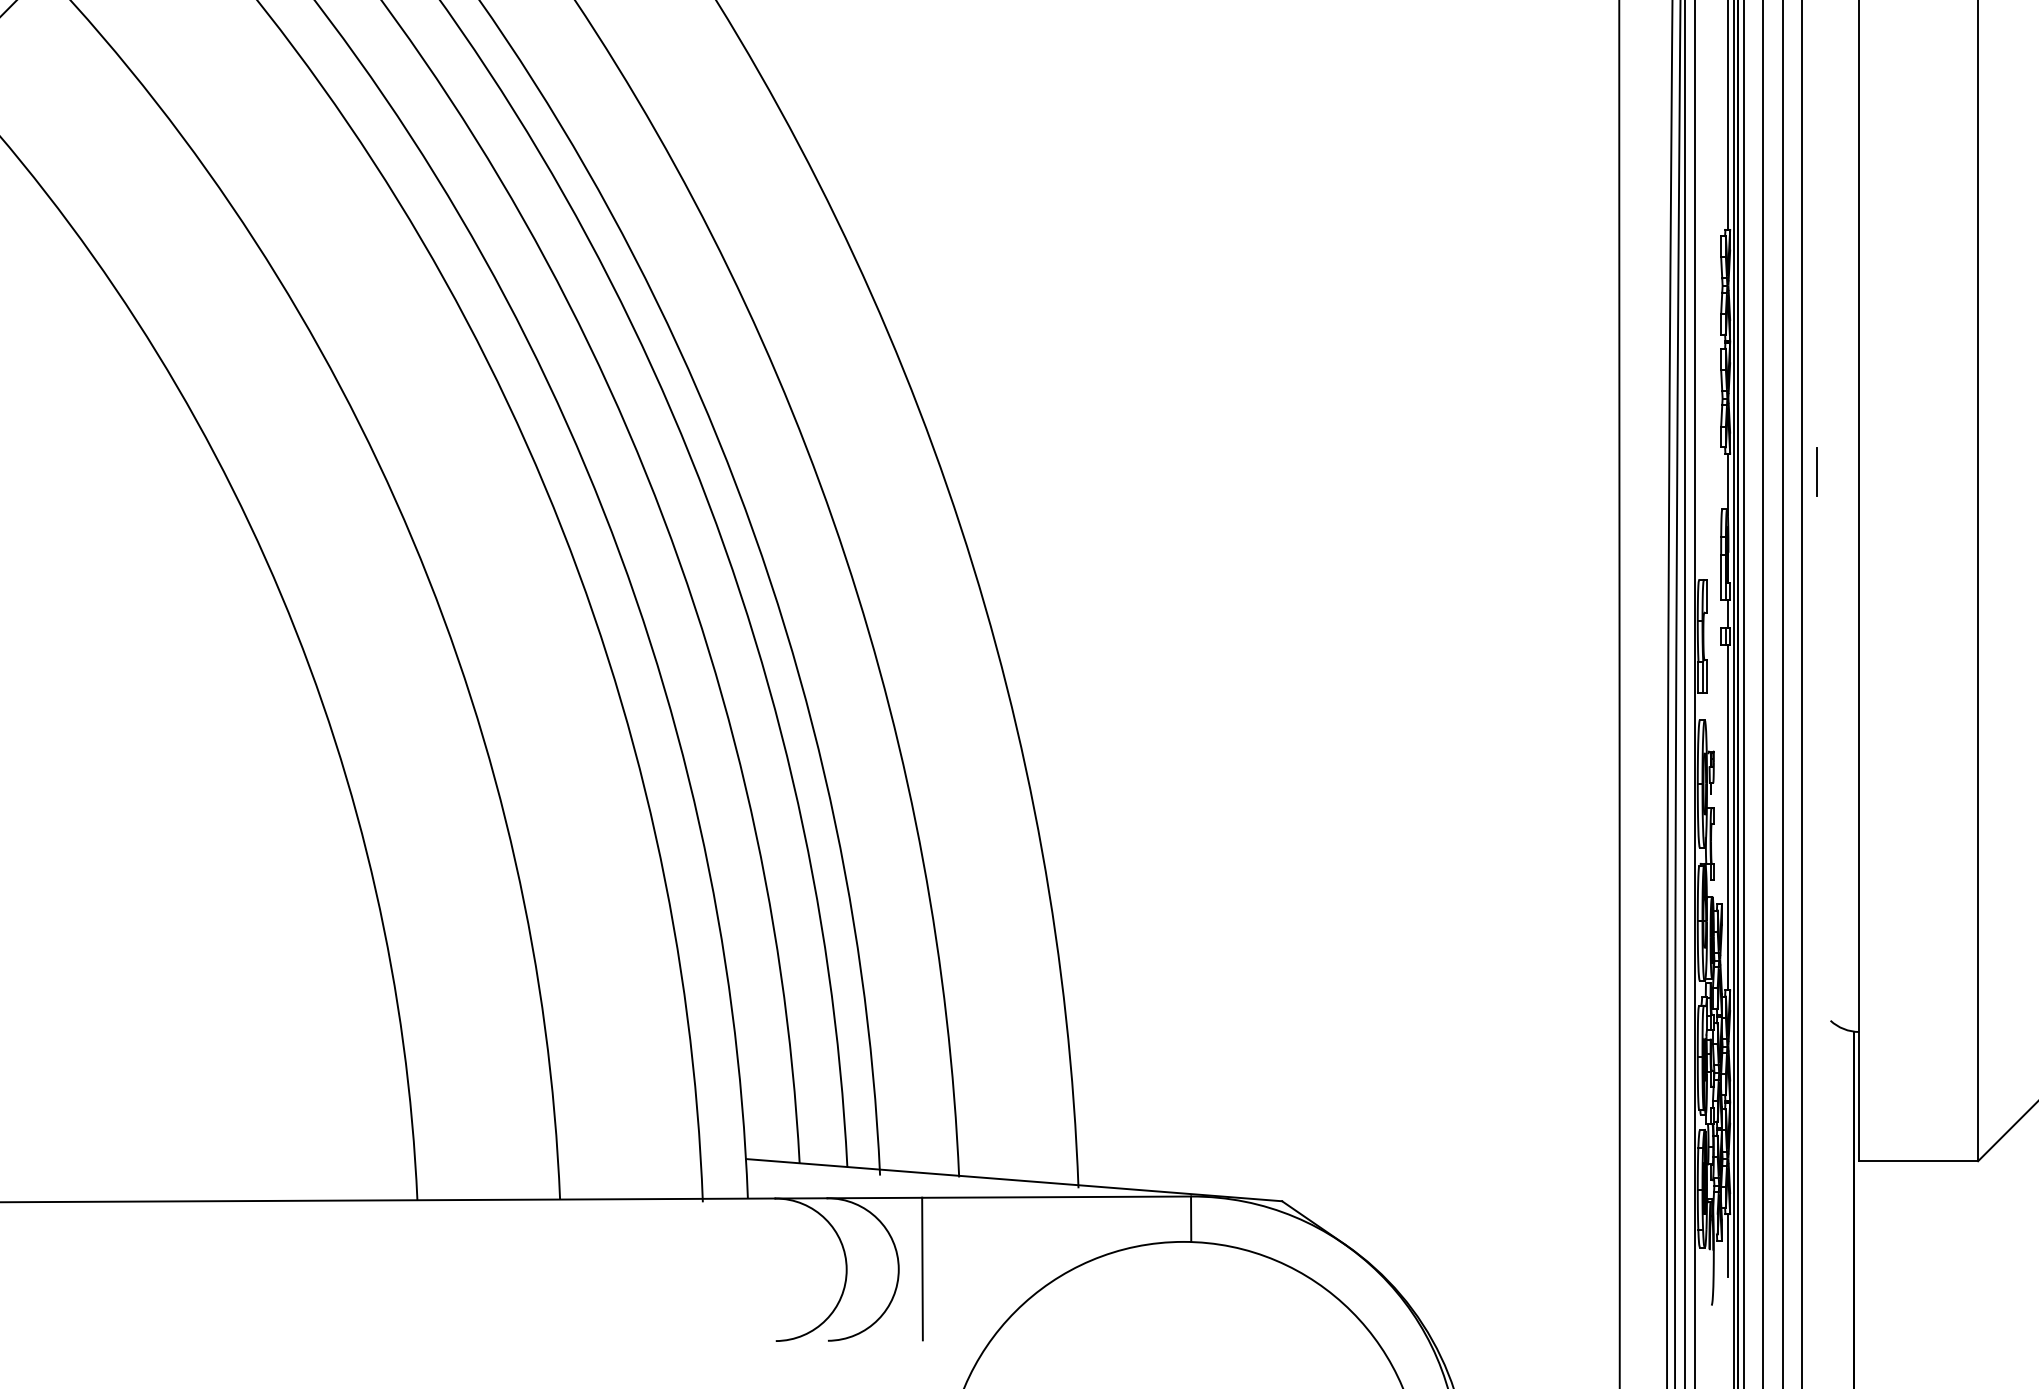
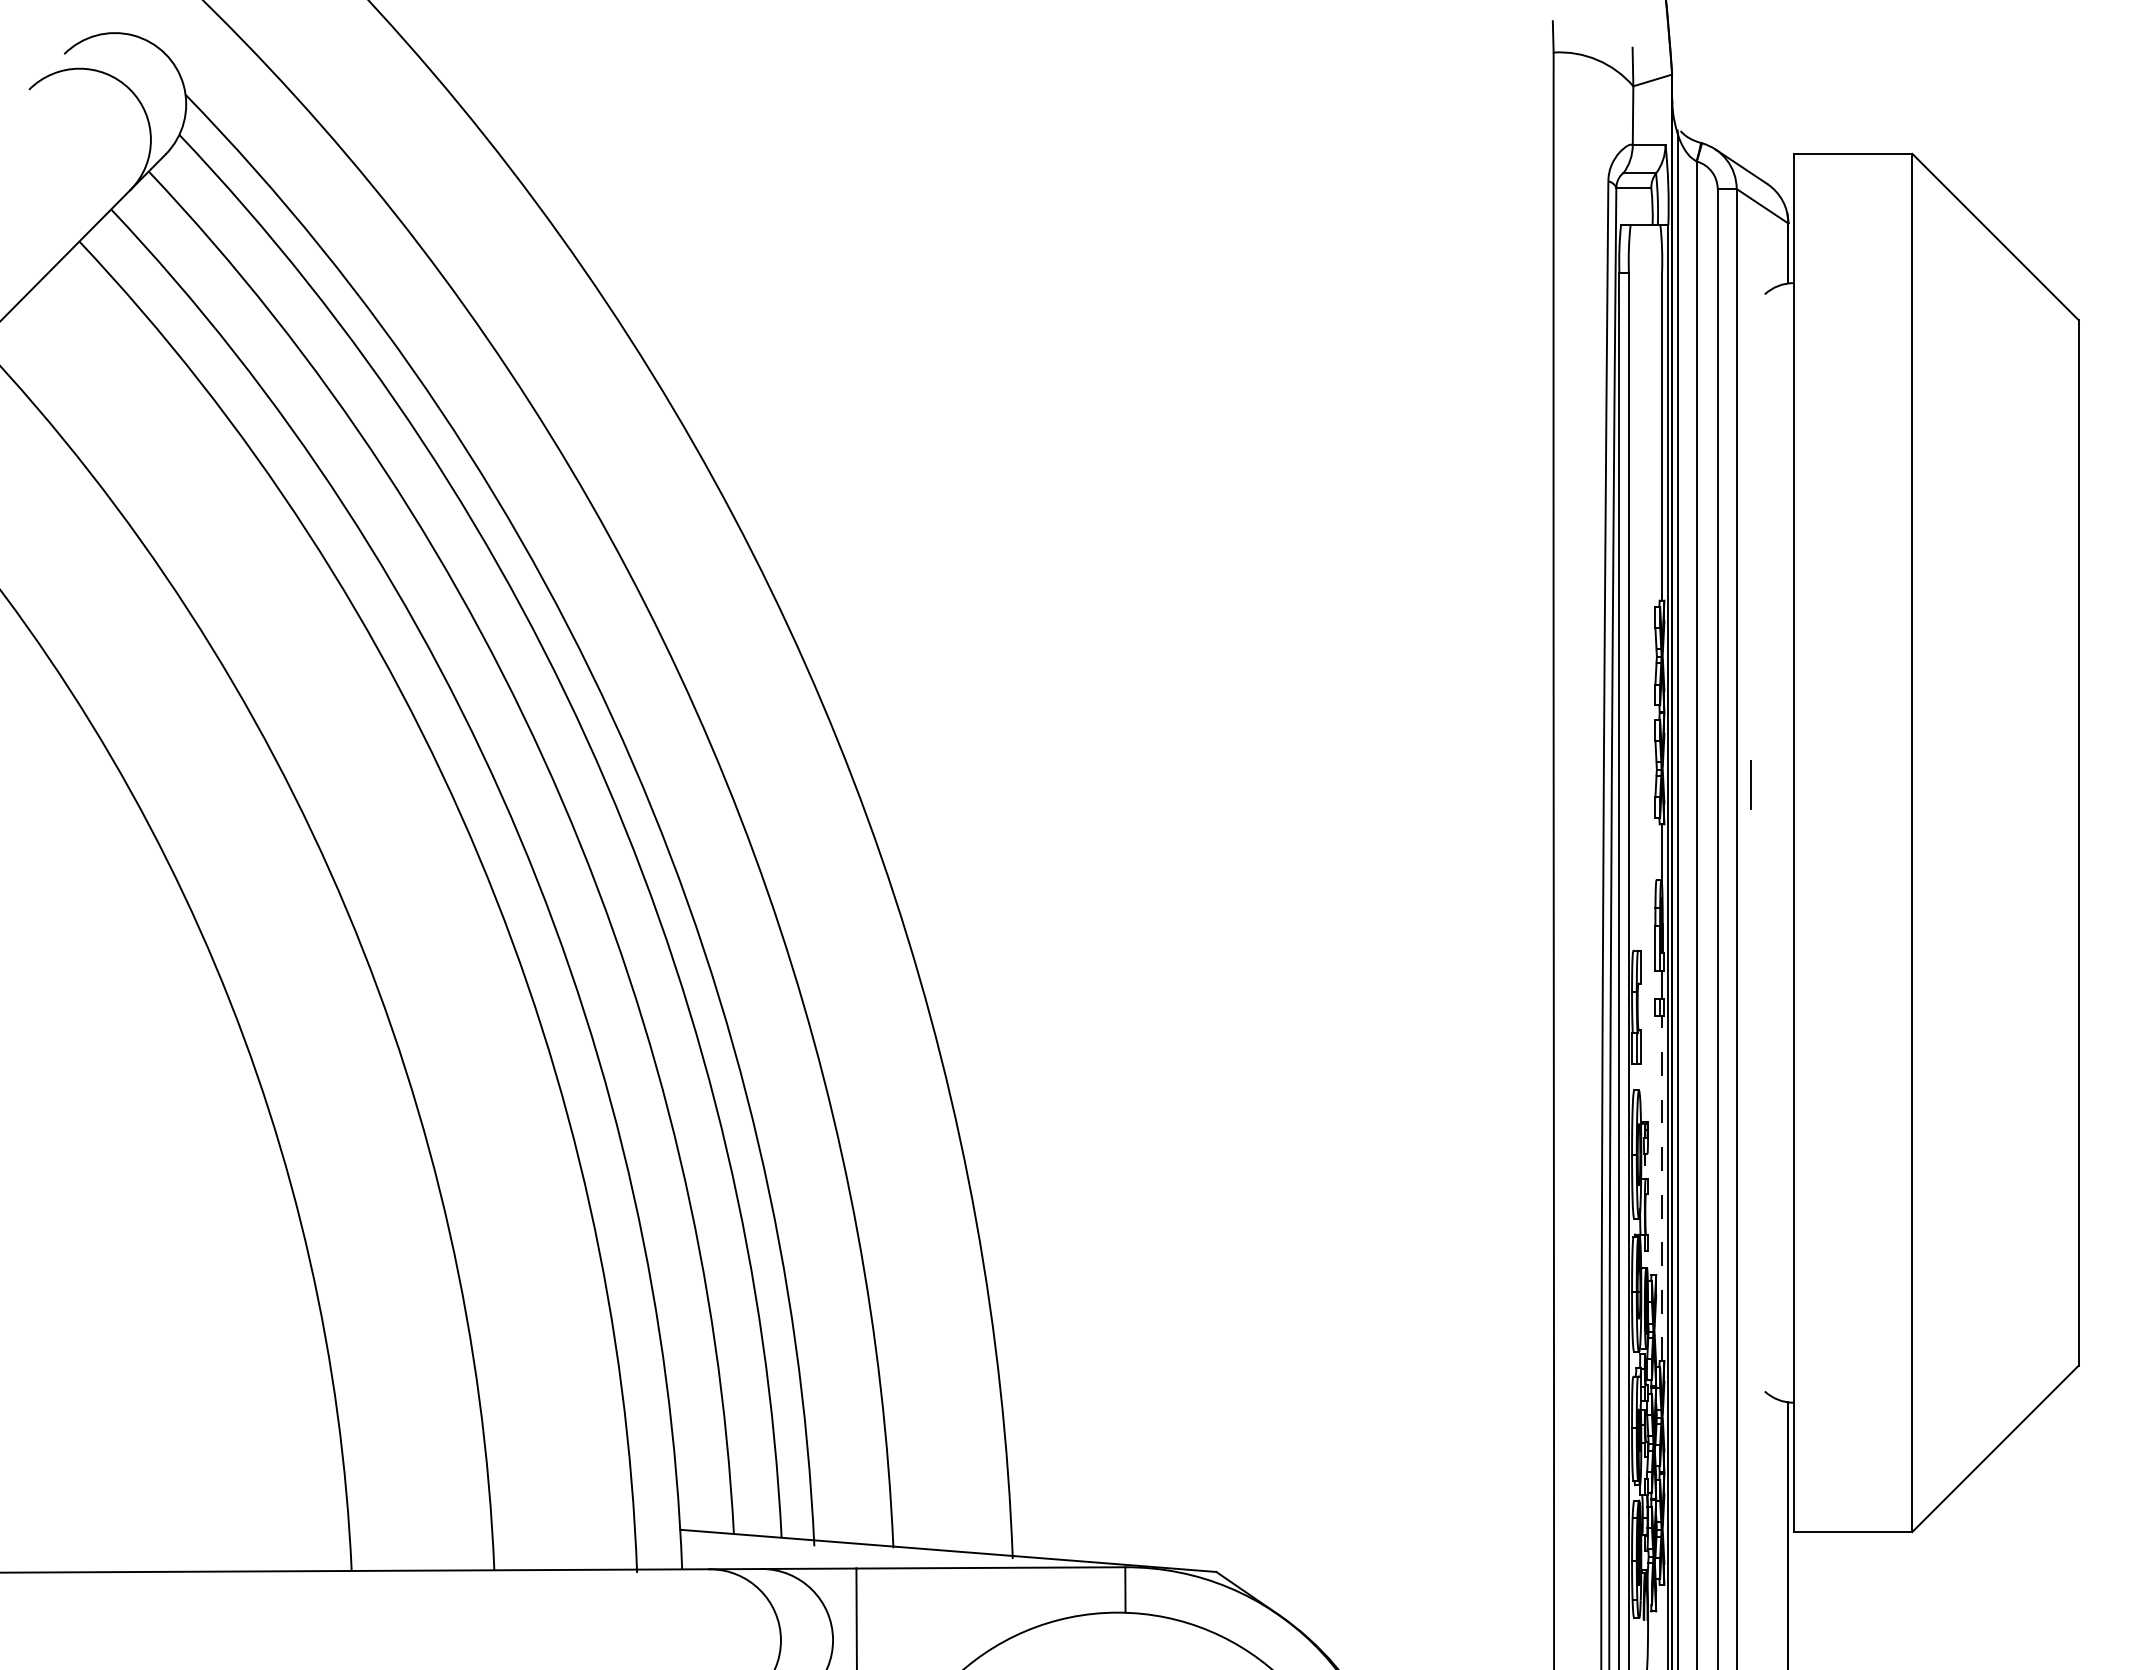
line: (1816, 471) -> (1750, 784), moved
line: (1728, 817) -> (1662, 1188), solid -> dashed
line: (1728, 1245) -> (1662, 1616), removed

